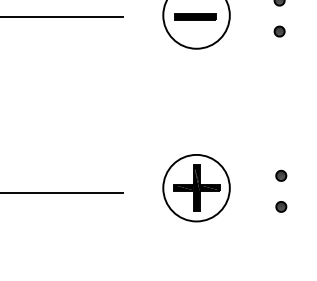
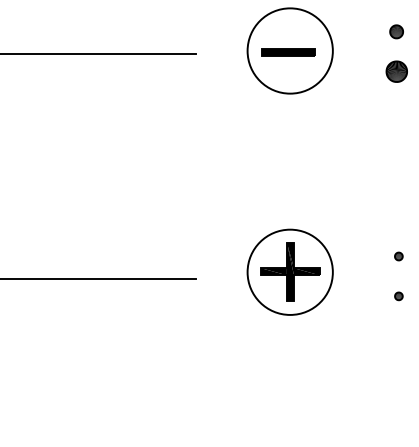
part: (279, 31) -> (396, 71), size x1.6
part: (281, 175) -> (398, 256), size x0.6
part: (281, 207) -> (398, 296), size x0.6

